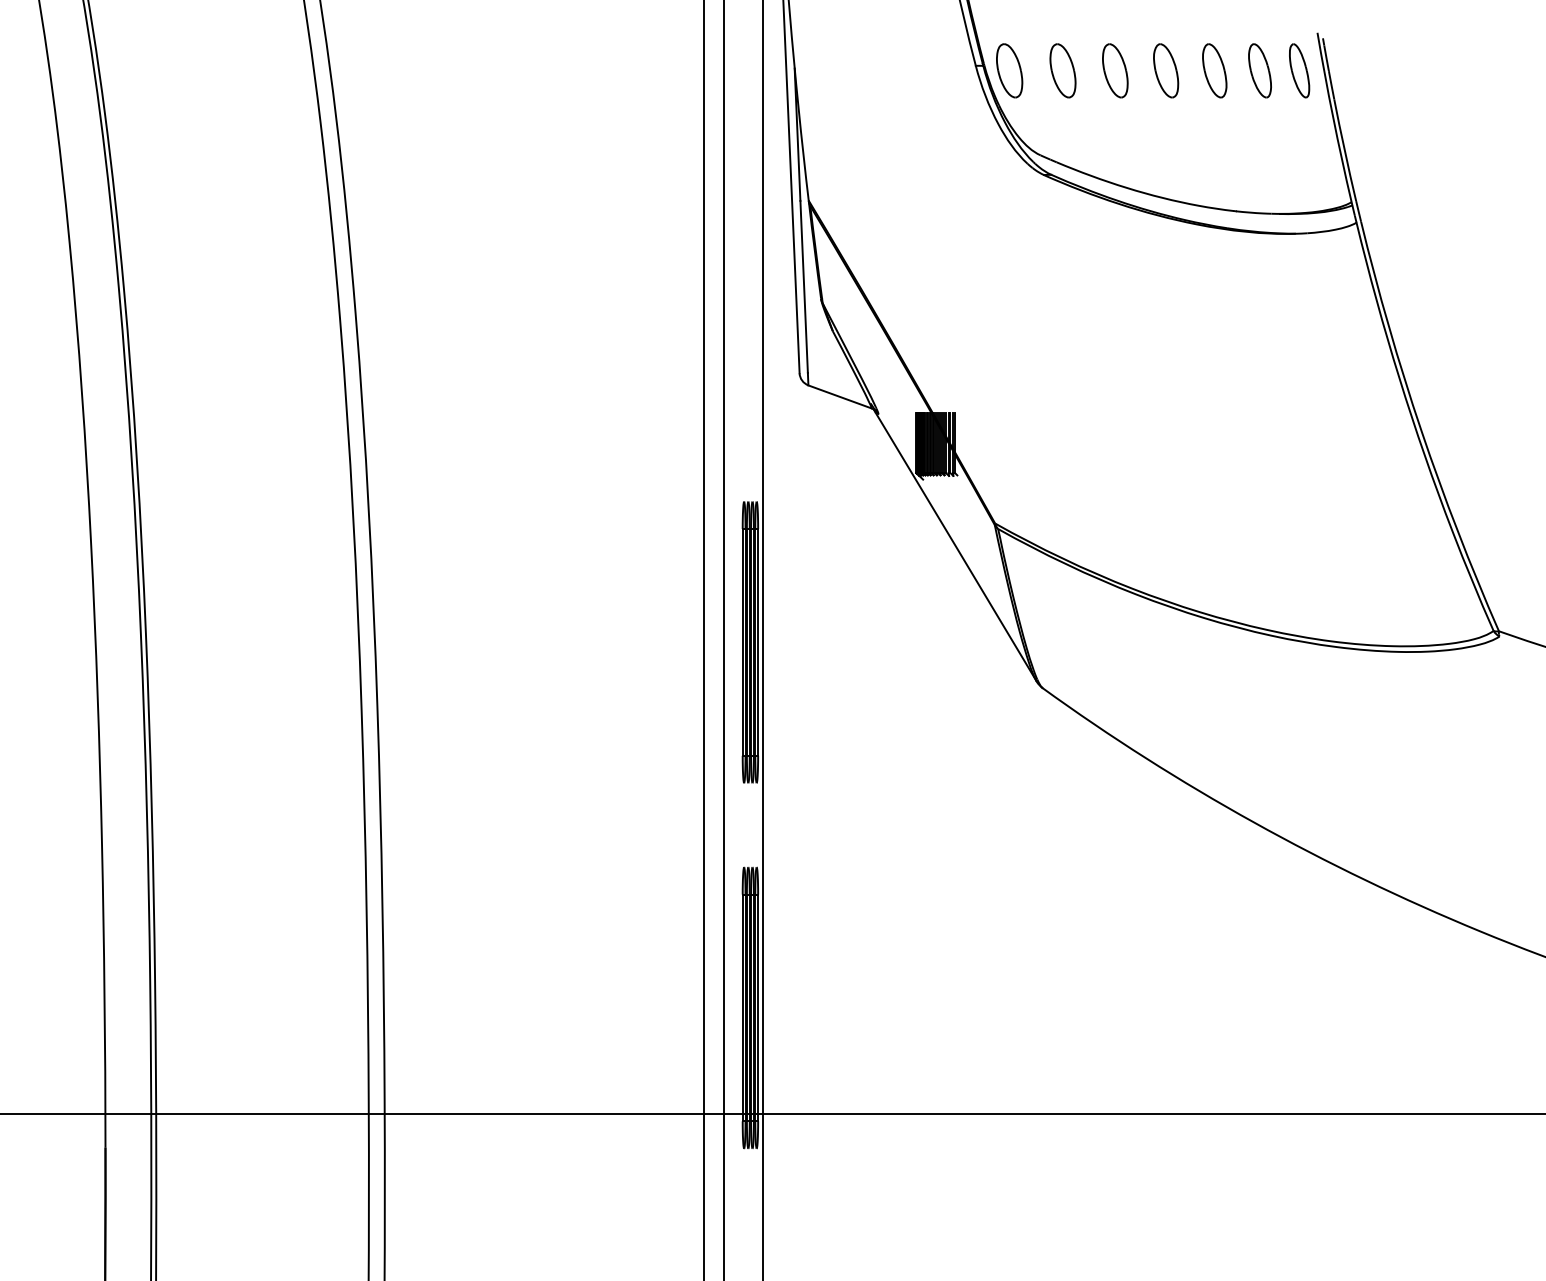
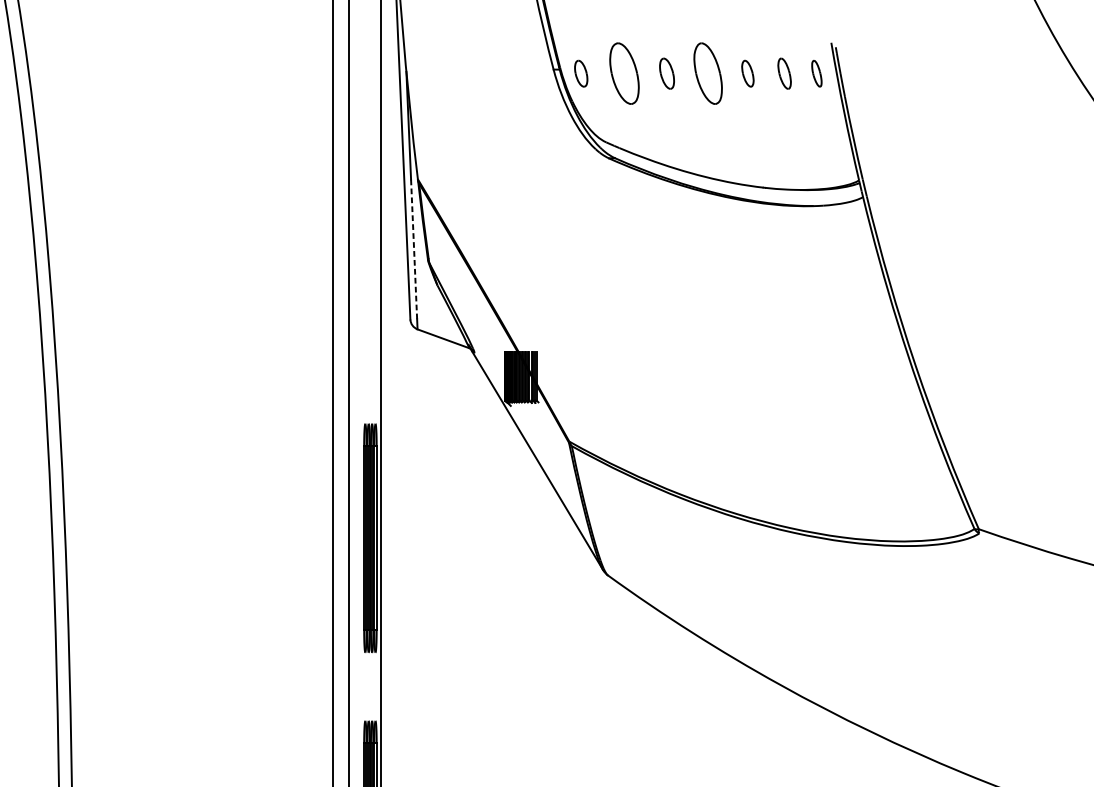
part: (1009, 70) -> (581, 73), size x0.6
part: (1062, 70) -> (624, 73), size x1.4
part: (1115, 70) -> (667, 73), size x0.7
part: (1166, 70) -> (708, 73), size x1.4
part: (1214, 70) -> (747, 73), size x0.6
part: (1259, 70) -> (784, 73), size x0.7
part: (1299, 70) -> (816, 73), size x0.6
line: (804, 286) -> (414, 248), solid -> dashed

